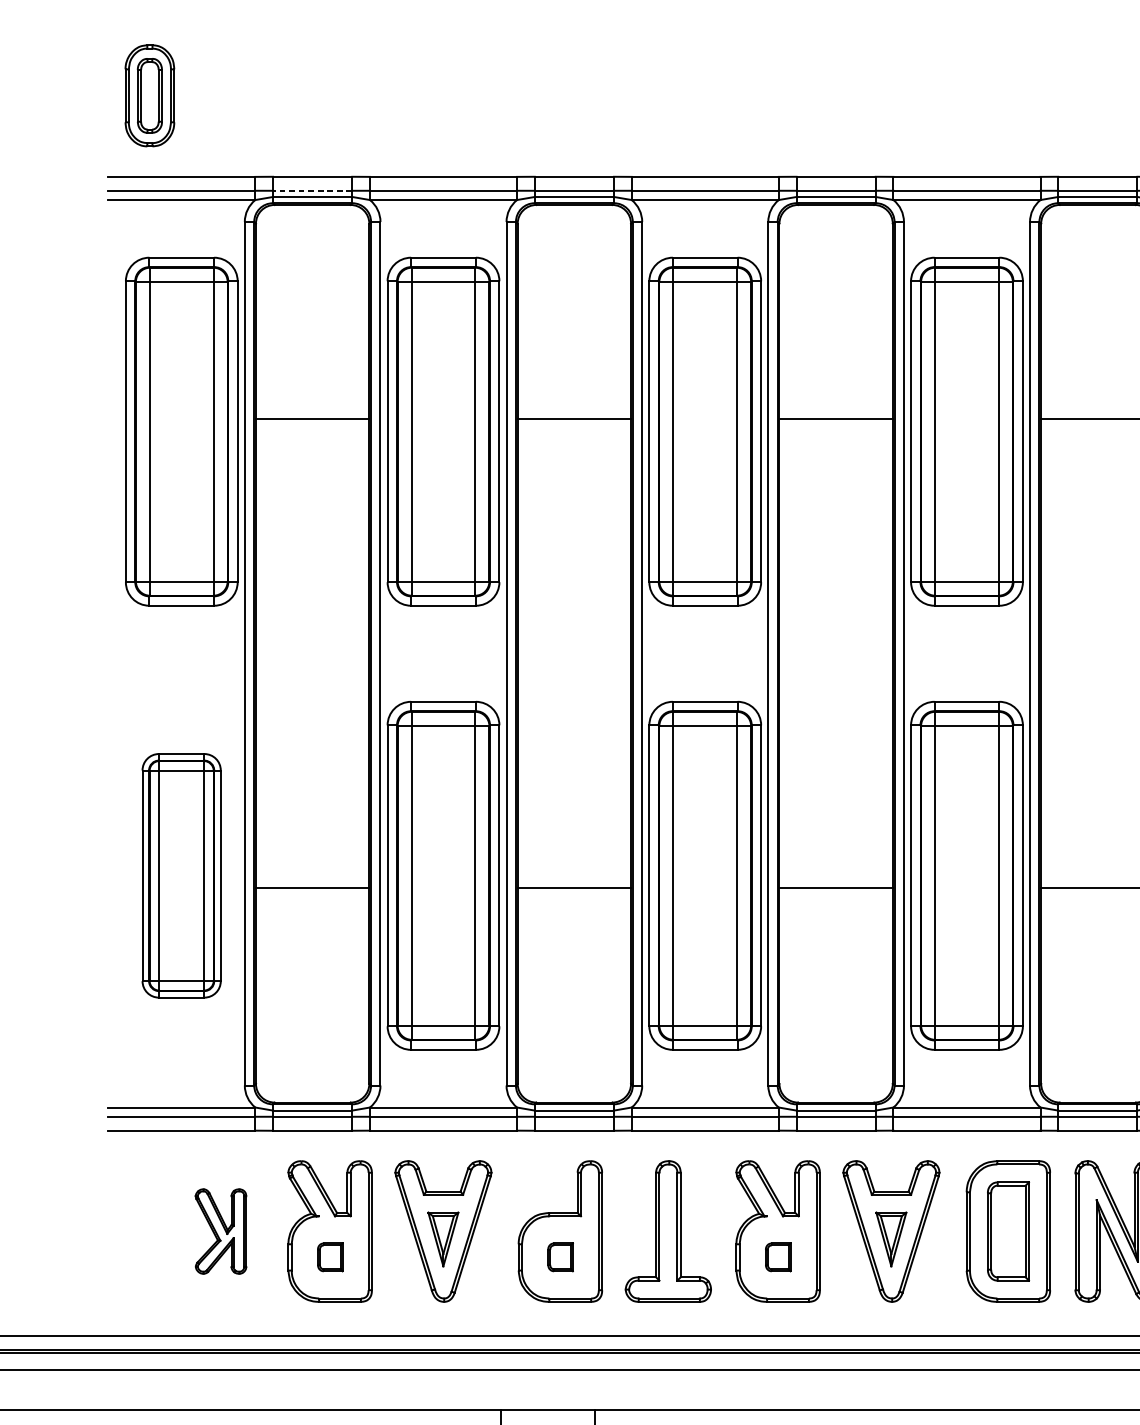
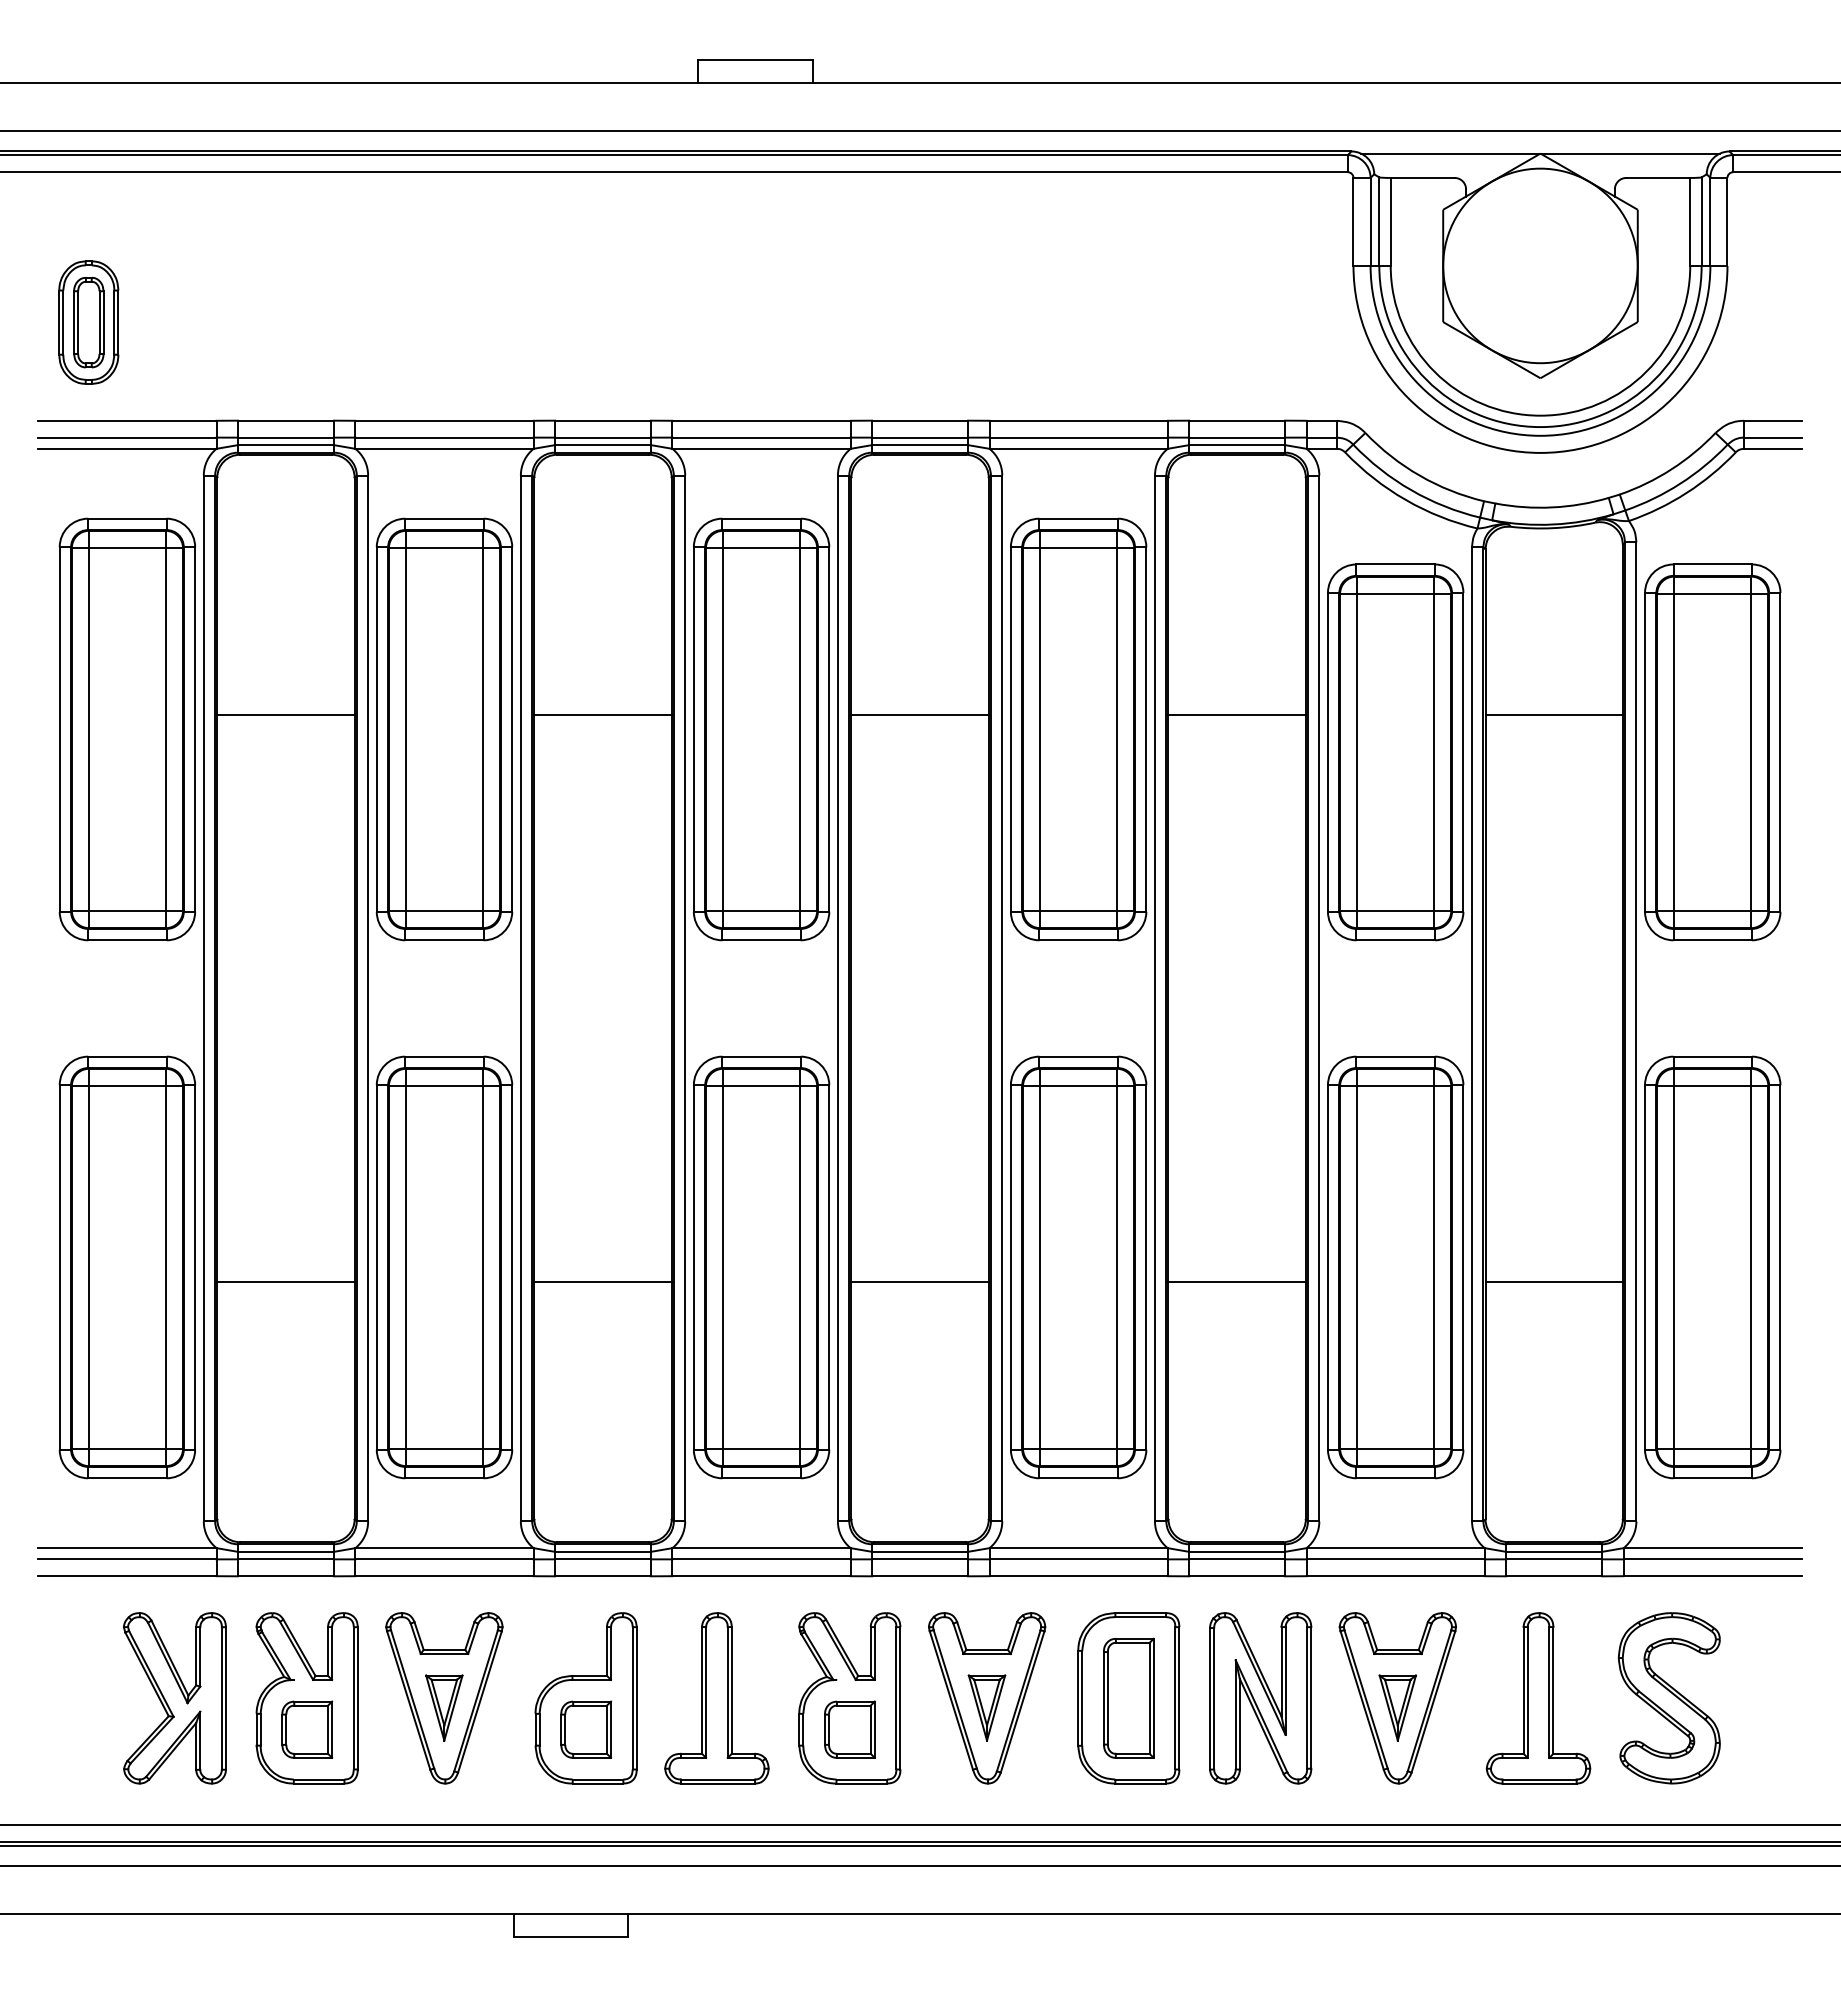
line: (312, 190) -> (285, 437), dashed -> solid
part: (181, 875) -> (126, 1267), size x1.43
part: (220, 1231) -> (174, 1698), size x1.67
part: (330, 1257) -> (307, 1729), size x1.67
part: (560, 1257) -> (586, 1729), size x1.67
part: (777, 1257) -> (849, 1729), size x1.67

